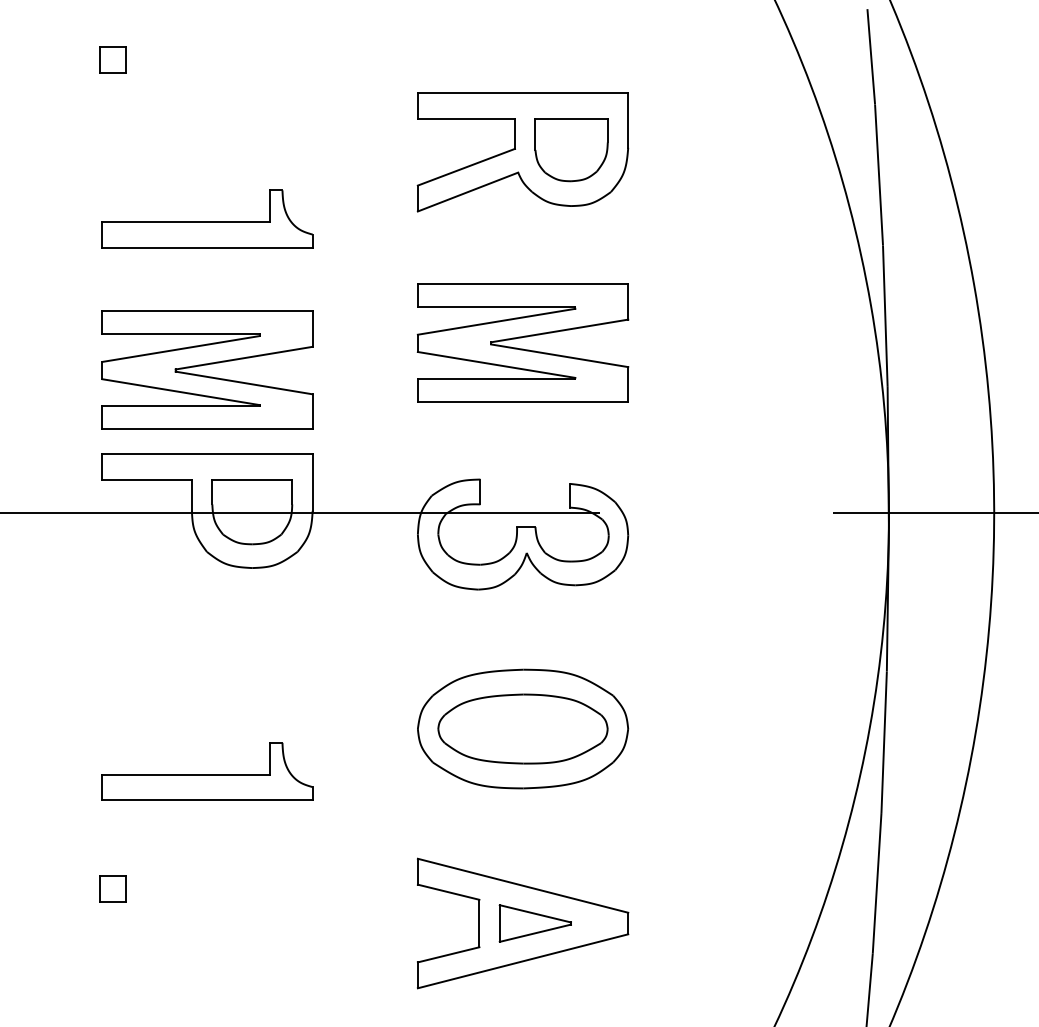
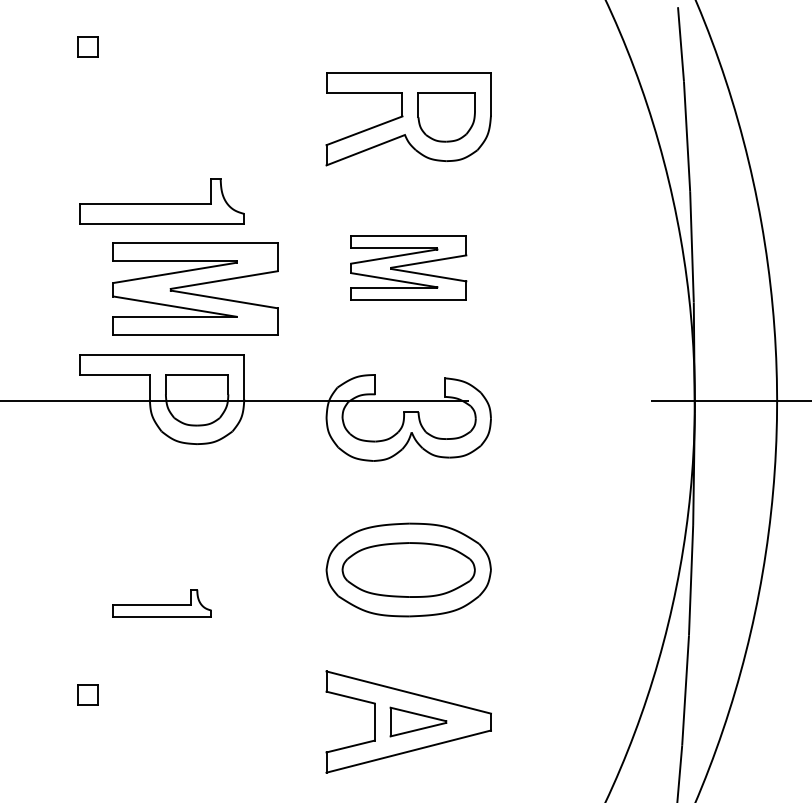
part: (207, 218) -> (162, 201), moved
part: (522, 342) -> (408, 267), size x0.7
part: (207, 369) -> (195, 288), moved
part: (207, 771) -> (162, 603), size x0.6

